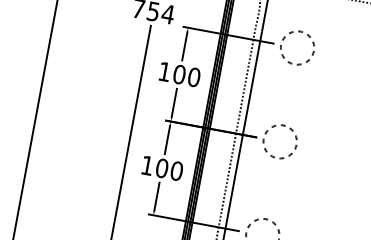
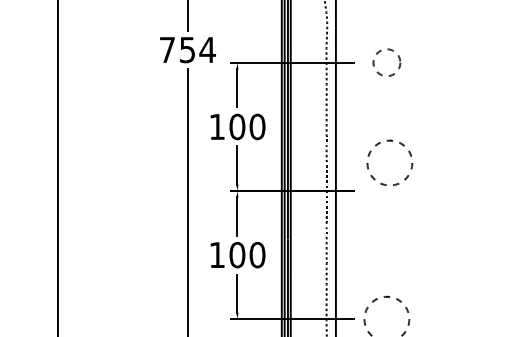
circle: (297, 47) -> (386, 62), size x0.6
circle: (279, 141) -> (389, 162), moved

